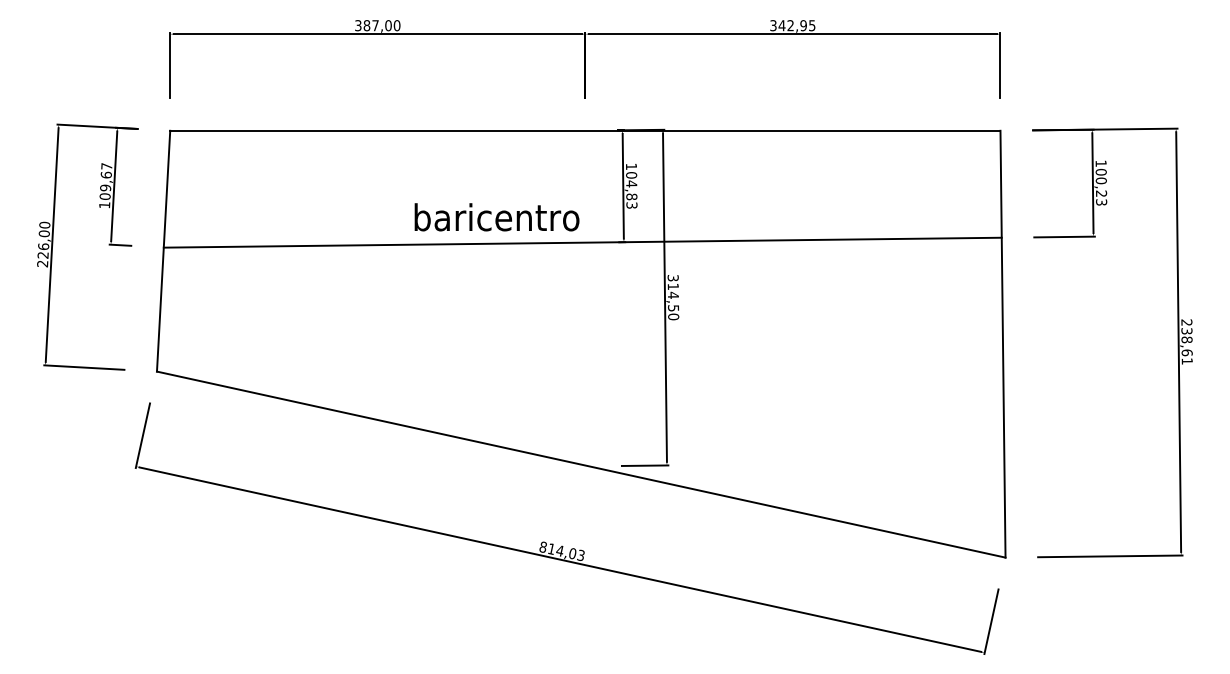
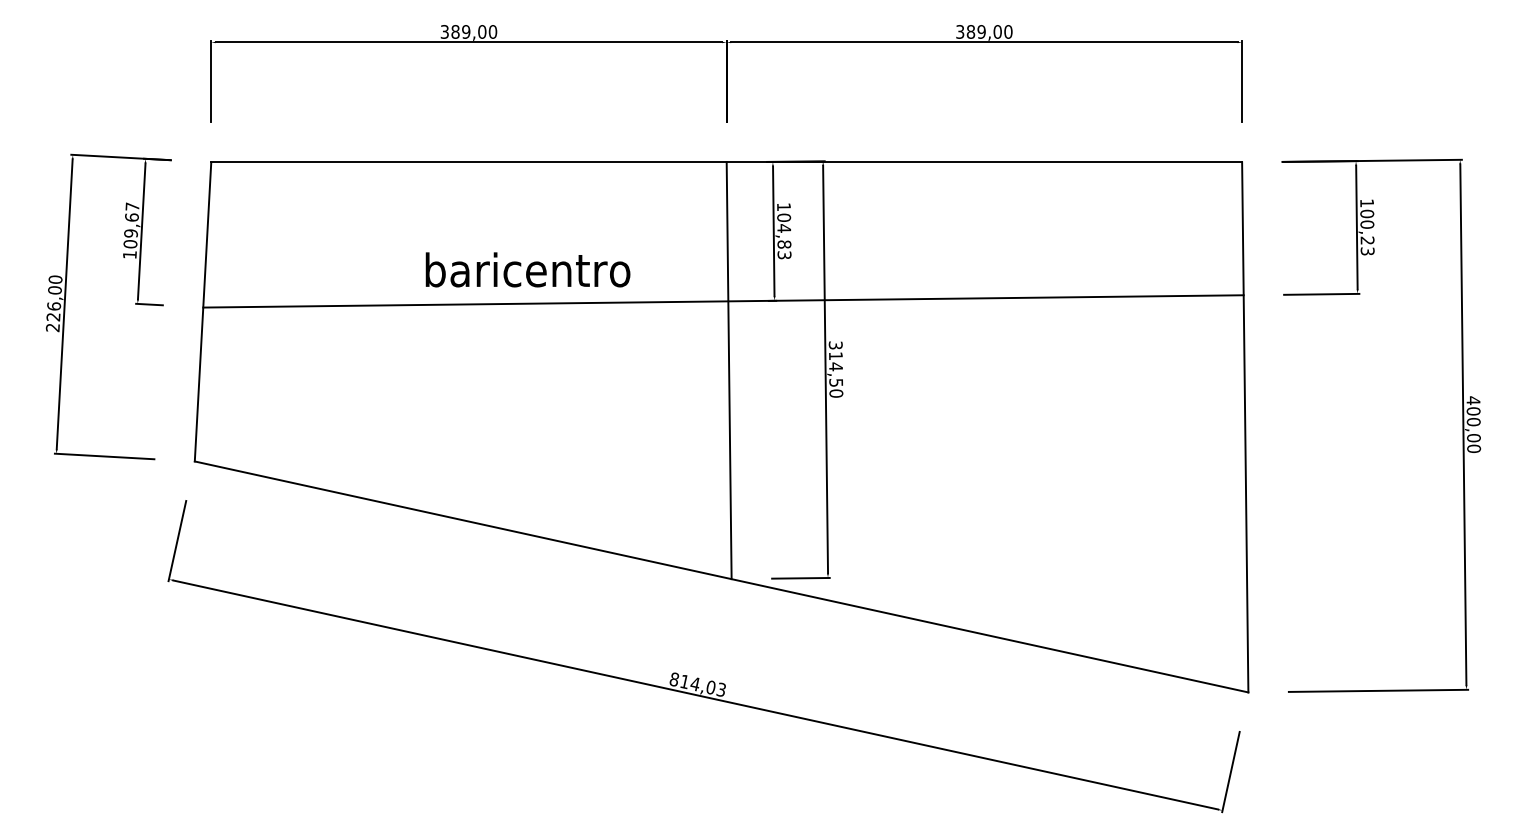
text: (375, 25) -> (466, 31), 387,00 -> 389,00
text: (797, 25) -> (989, 31), 342,95 -> 389,00
text: (496, 216) -> (527, 269), moved
line: (586, 298) -> (728, 370), added
text: (1186, 341) -> (1473, 424), 238,61 -> 400,00

